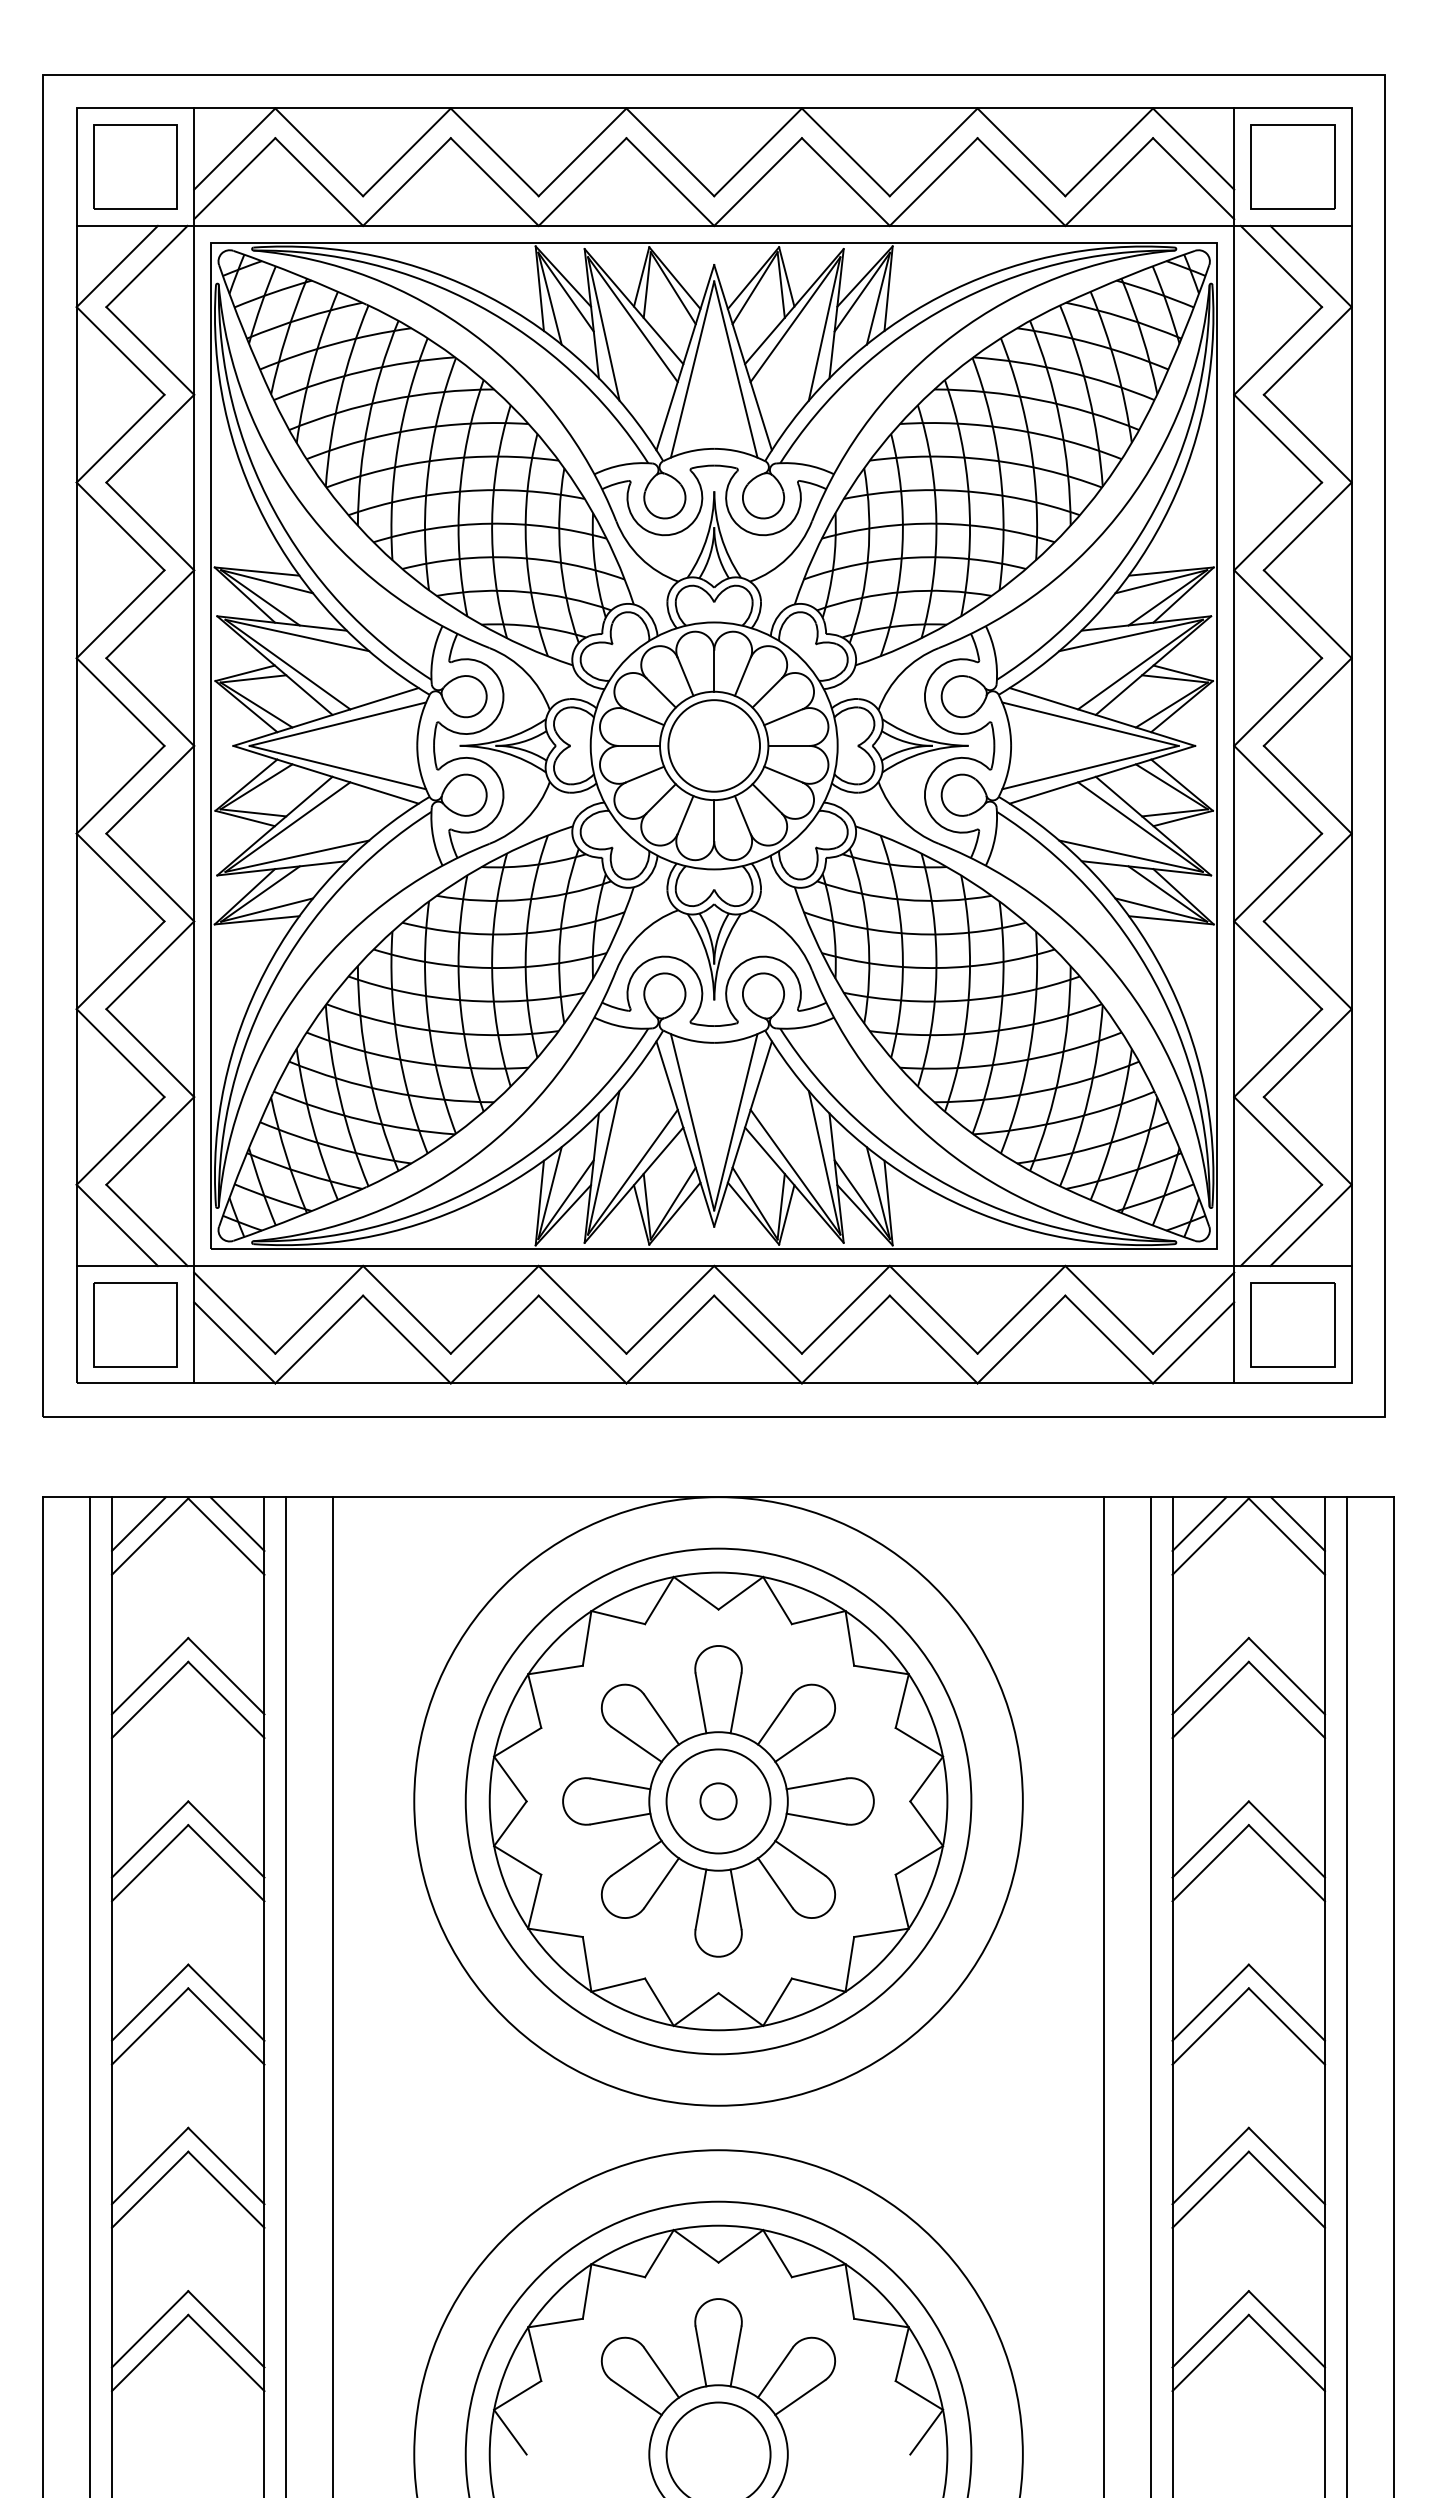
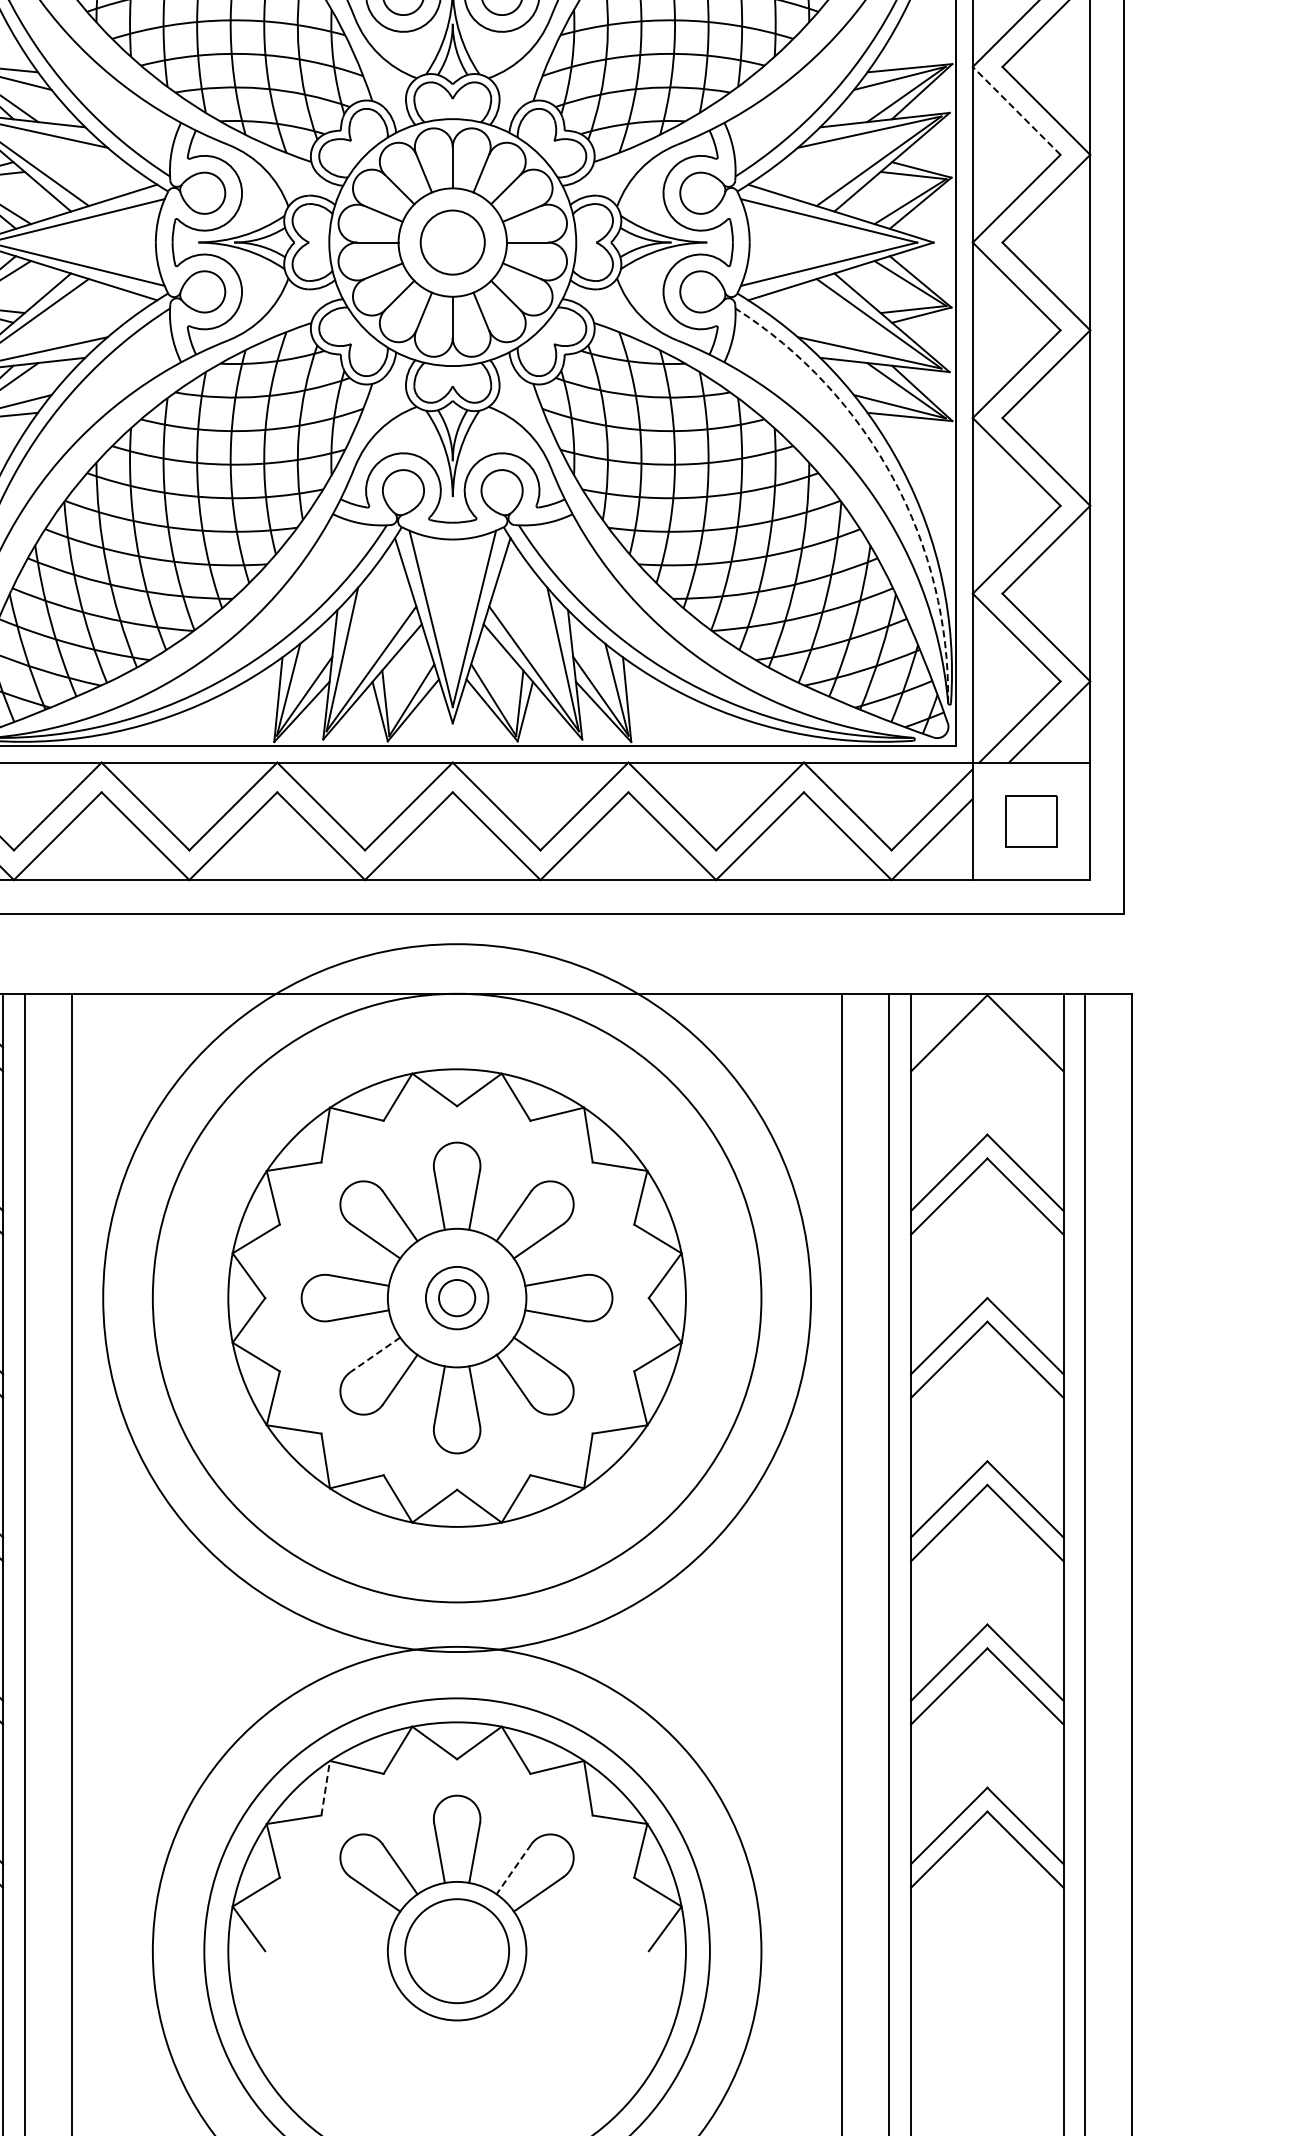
line: (1277, 613) -> (1016, 110), solid -> dashed
circle: (714, 745) -> (453, 242), size x0.7
arc: (1154, 981) -> (893, 478), solid -> dashed
part: (1292, 1324) -> (1031, 821), size x0.6
line: (1199, 1524) -> (938, 1021), removed
line: (1297, 1524) -> (1036, 1021), removed
circle: (718, 1801) -> (457, 1298), size x0.6
circle: (718, 1801) -> (457, 1298), size x1.4
line: (636, 1858) -> (375, 1355), solid -> dashed
line: (587, 2291) -> (326, 1788), solid -> dashed
line: (775, 2373) -> (514, 1870), solid -> dashed

